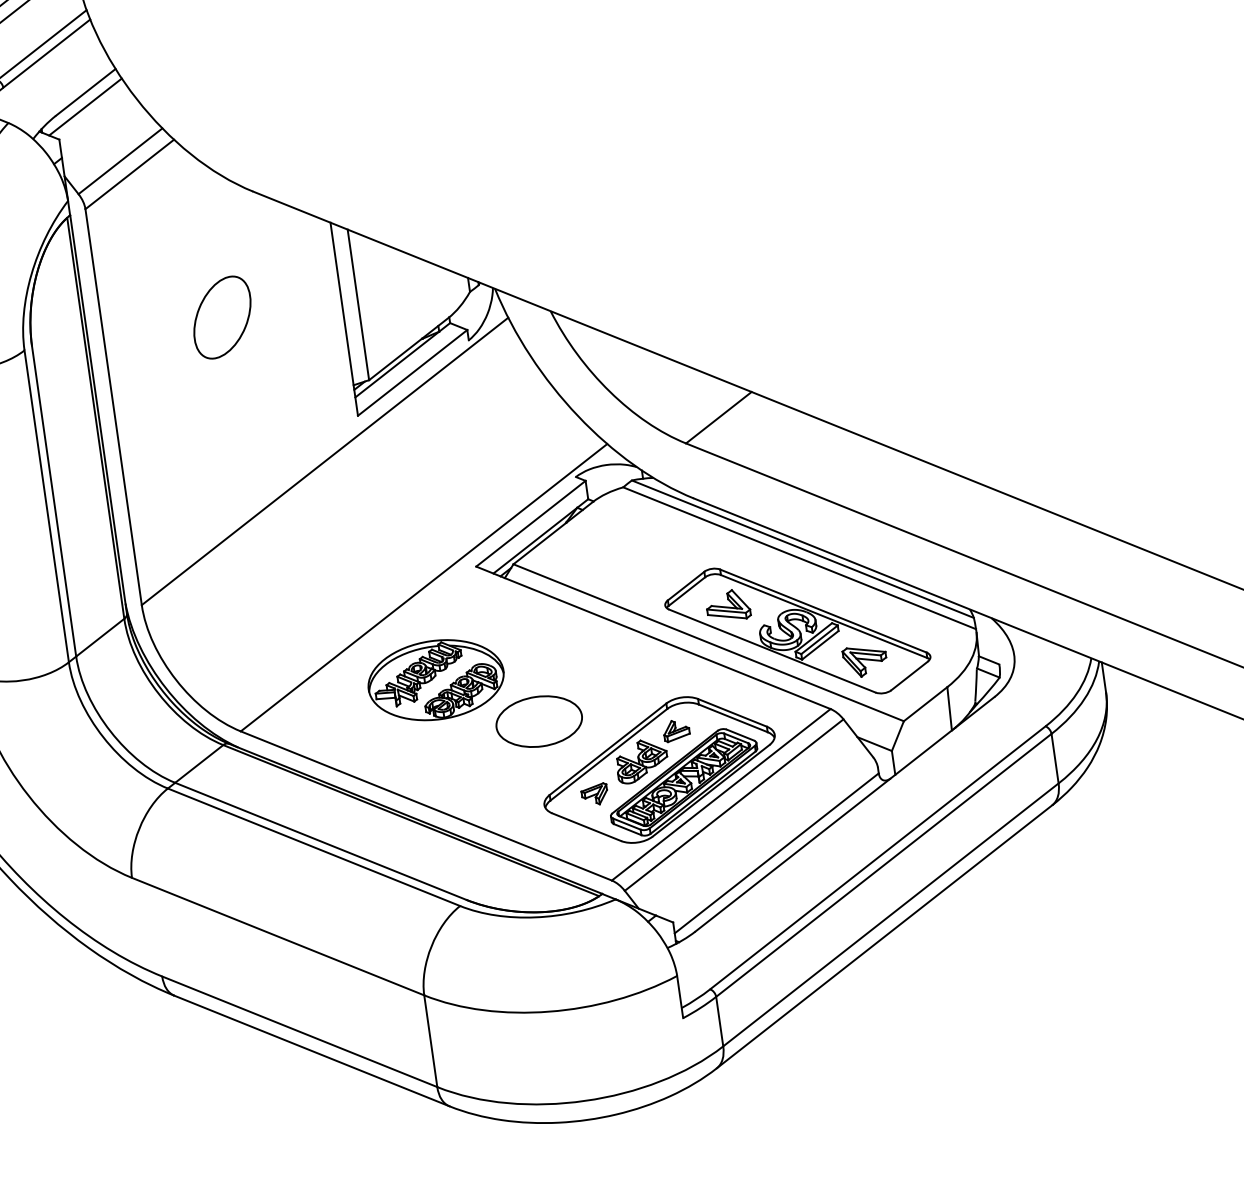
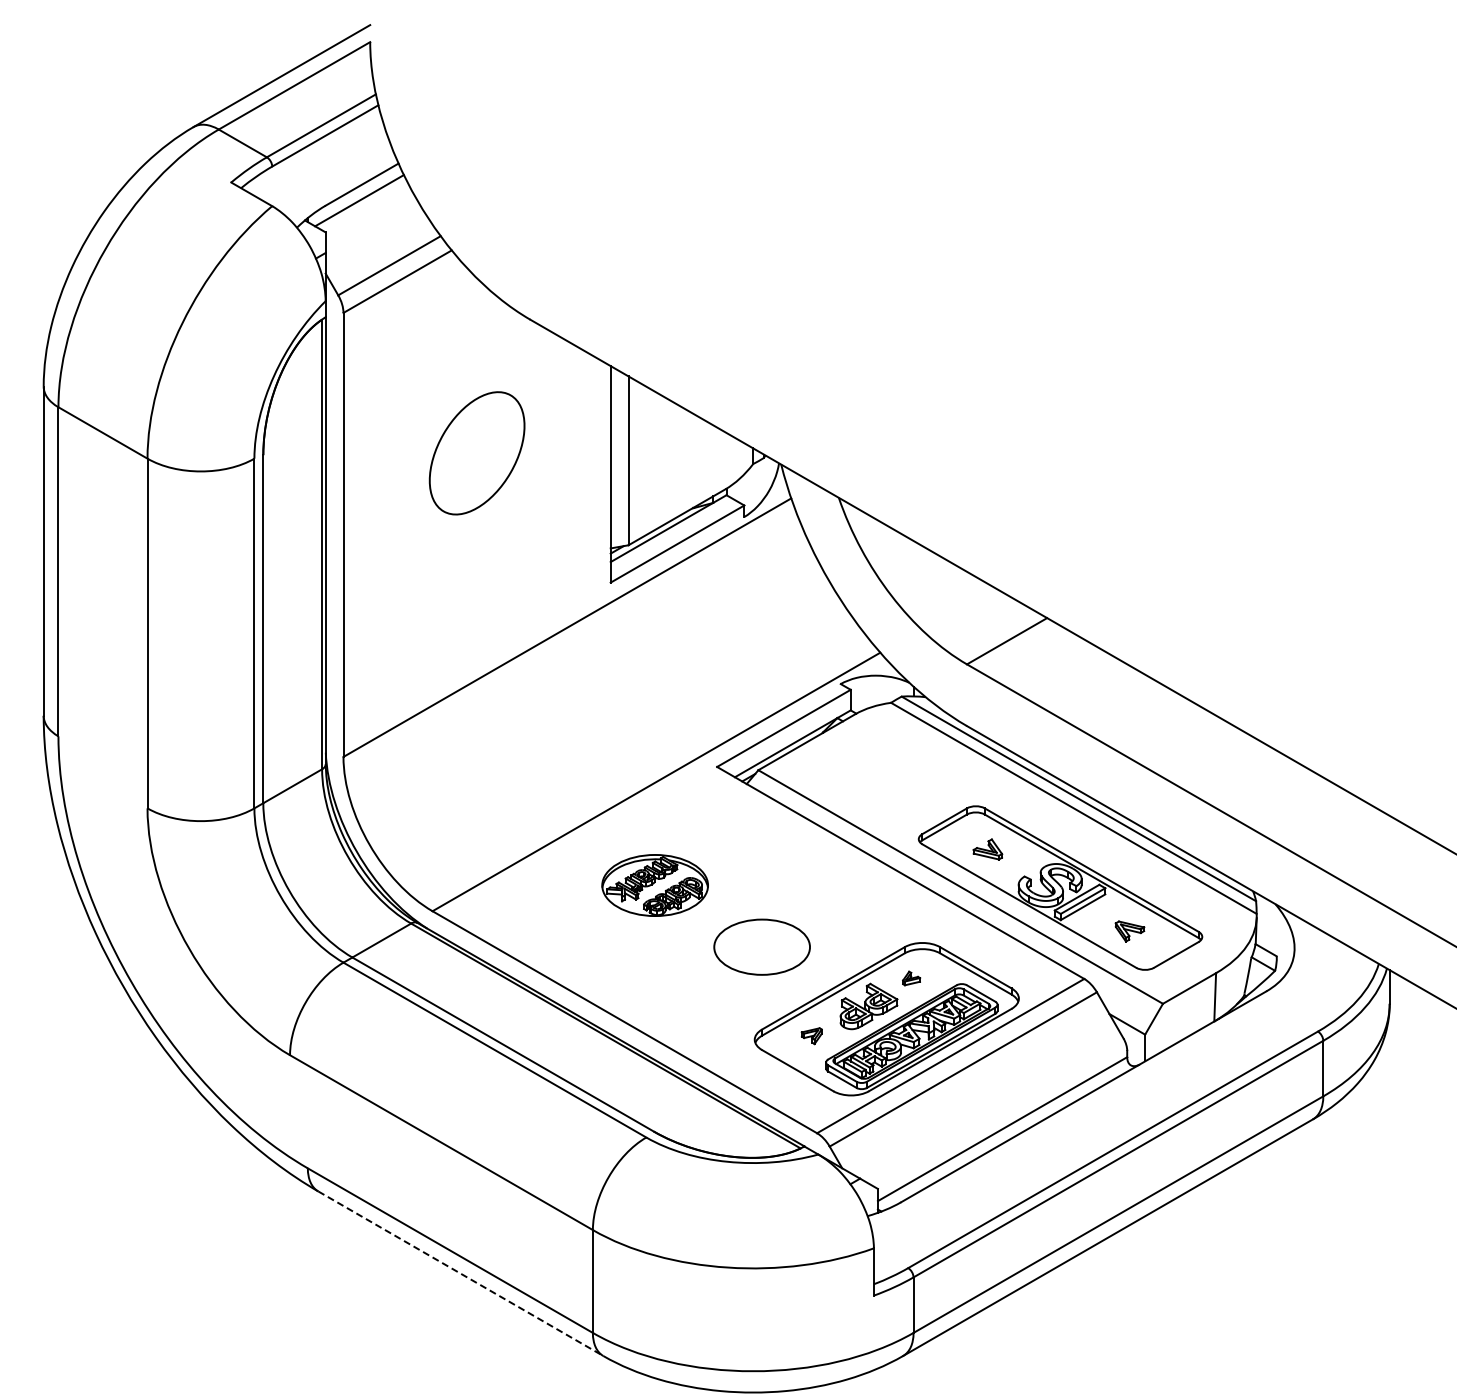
part: (221, 317) -> (476, 453), size x1.4
part: (727, 605) -> (987, 849), size x0.6
part: (864, 661) -> (1129, 931), size x0.6
part: (435, 680) -> (654, 885), size x0.7
part: (676, 730) -> (911, 978), size x0.6
part: (594, 794) -> (811, 1035), size x0.7
line: (311, 1050) -> (460, 1273), solid -> dashed

